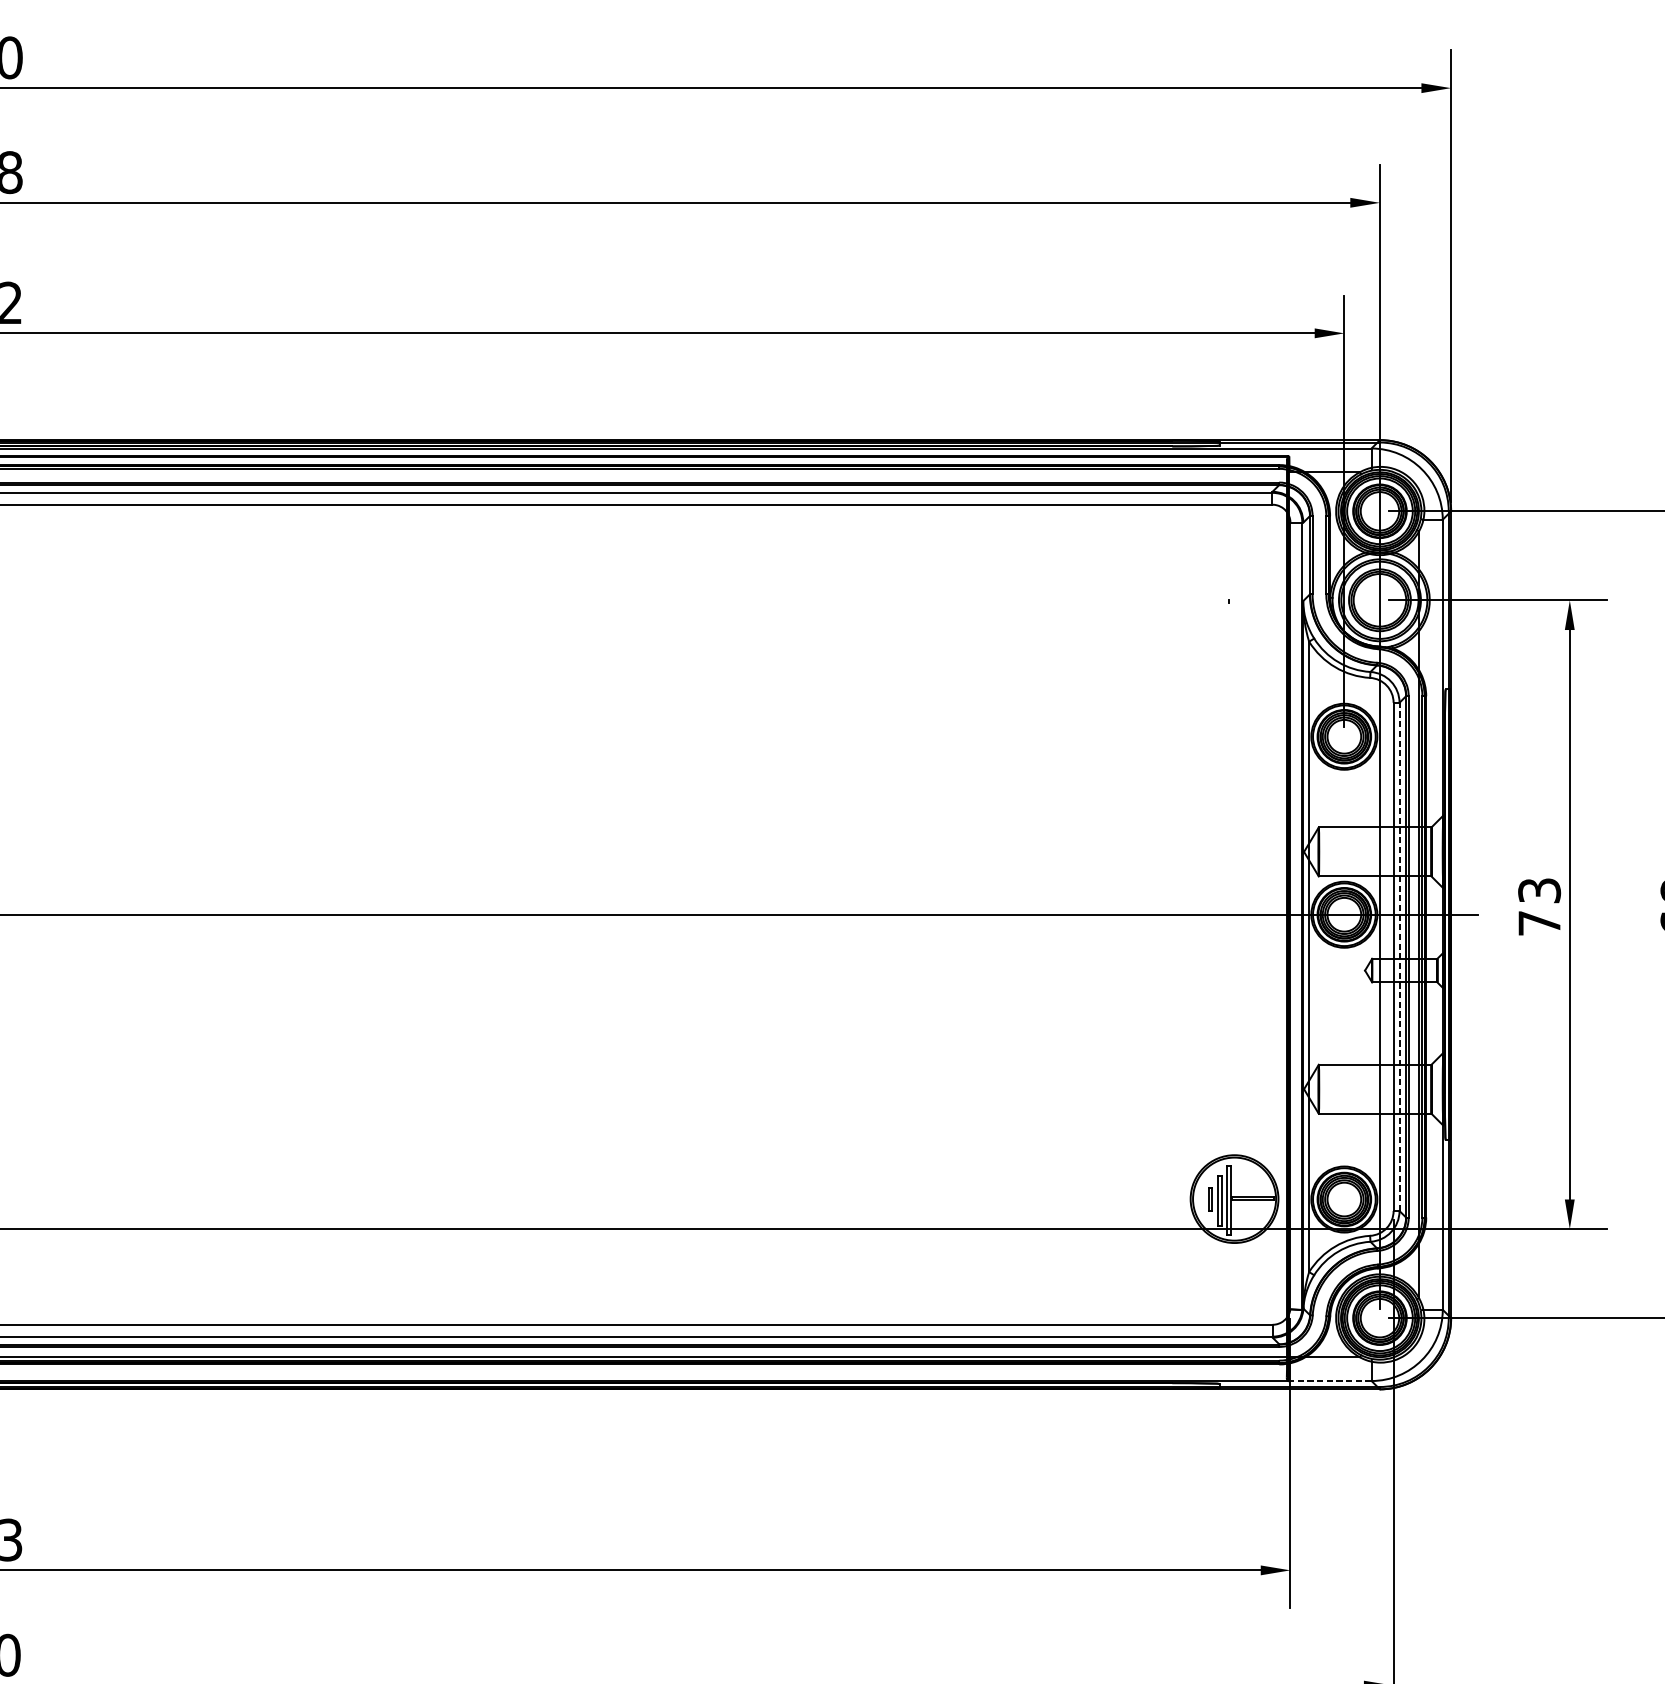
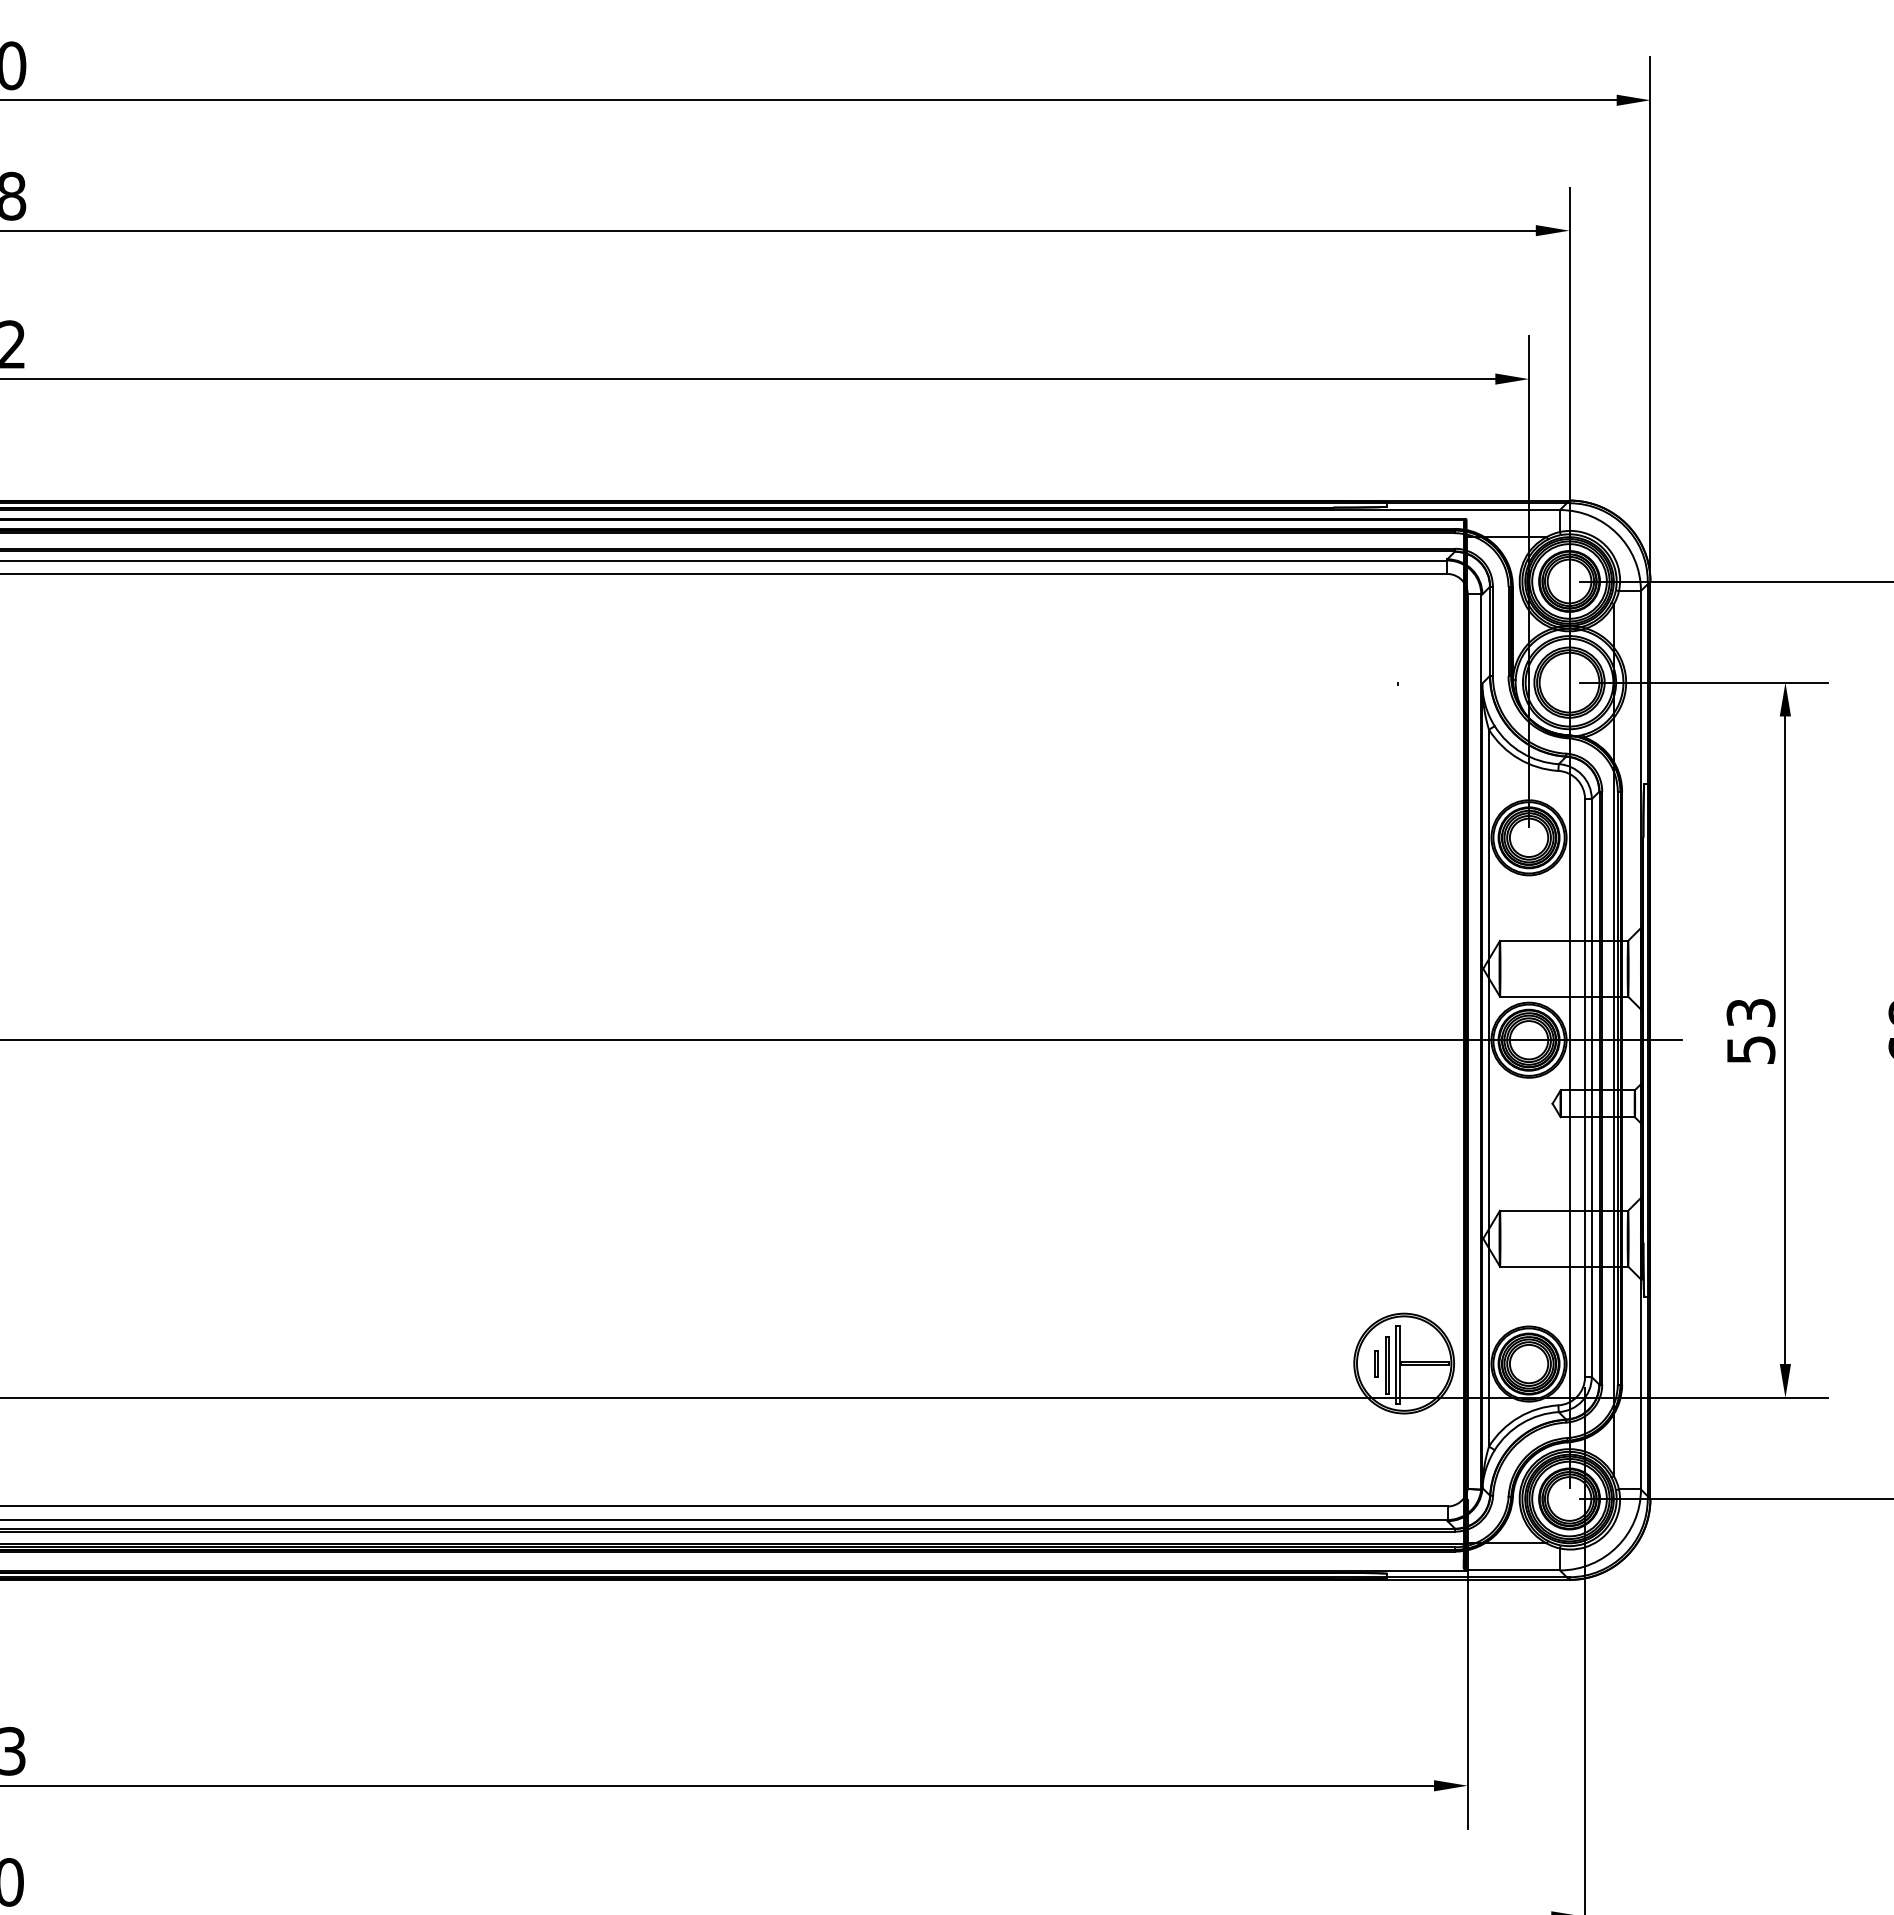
text: (1539, 922) -> (1751, 1049), 73 -> 53
line: (1399, 957) -> (1591, 1088), dashed -> solid
line: (1330, 1381) -> (1513, 1570), dashed -> solid

